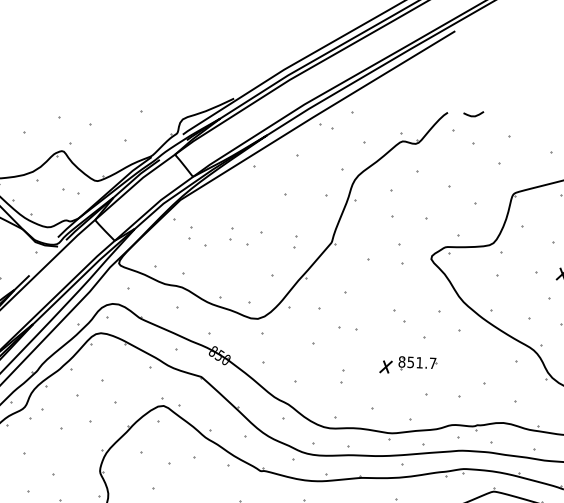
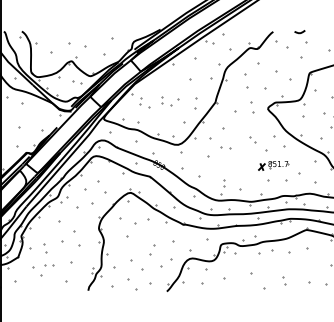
curve: (472, 115) -> (299, 32), moved
part: (295, 241) -> (196, 103), size x1.6
part: (408, 365) -> (273, 165), moved
part: (343, 377) -> (224, 183), moved

